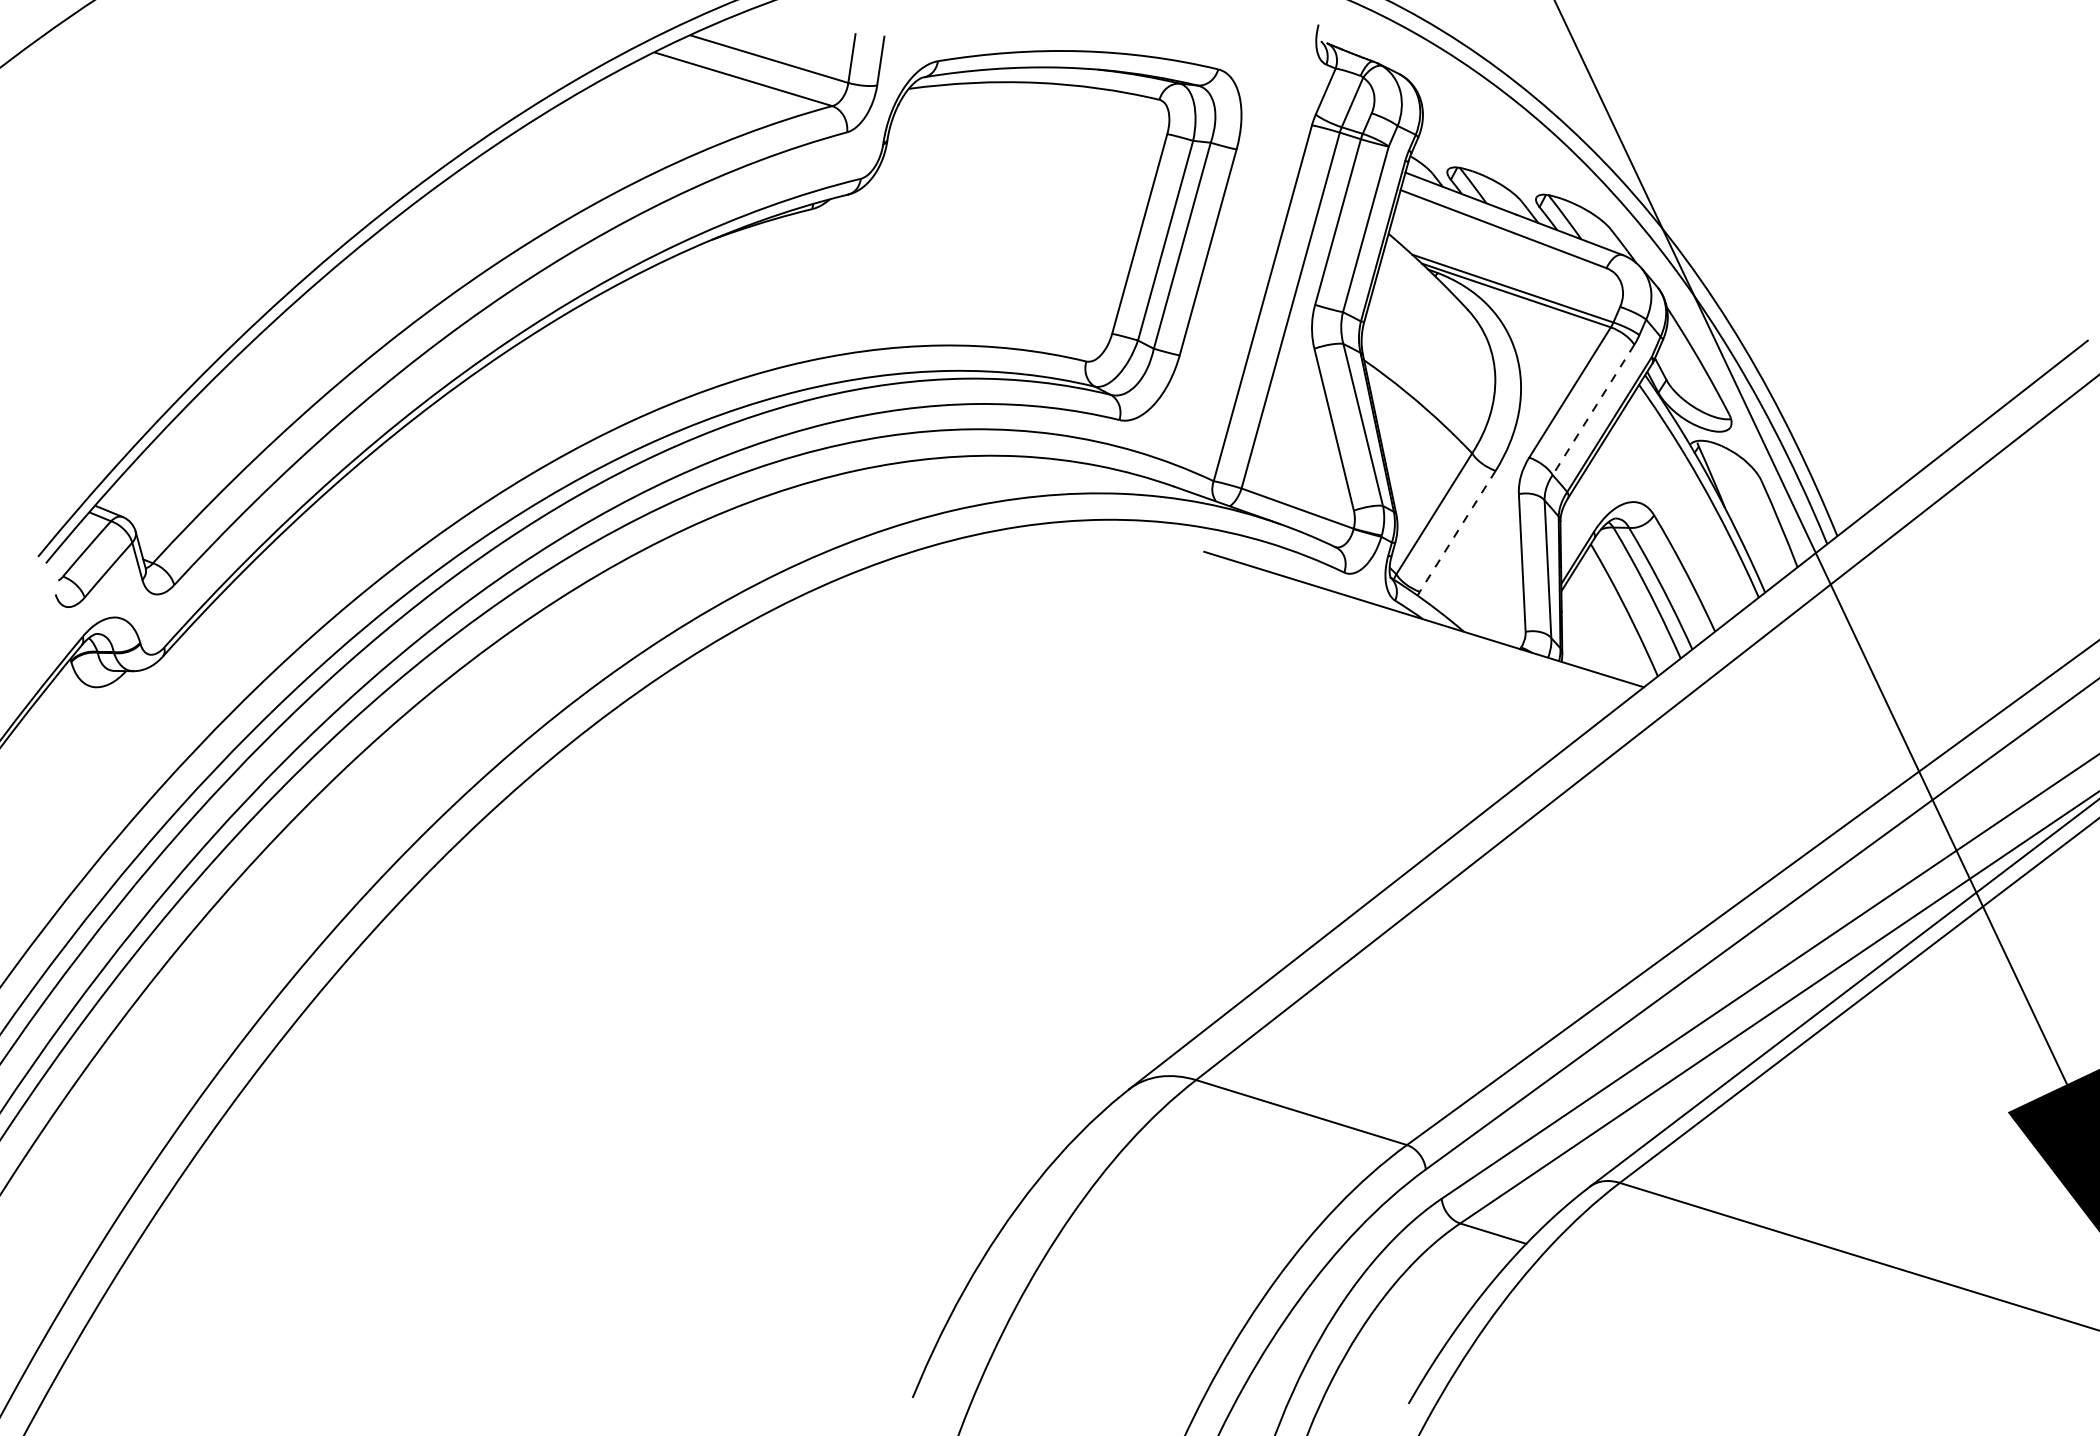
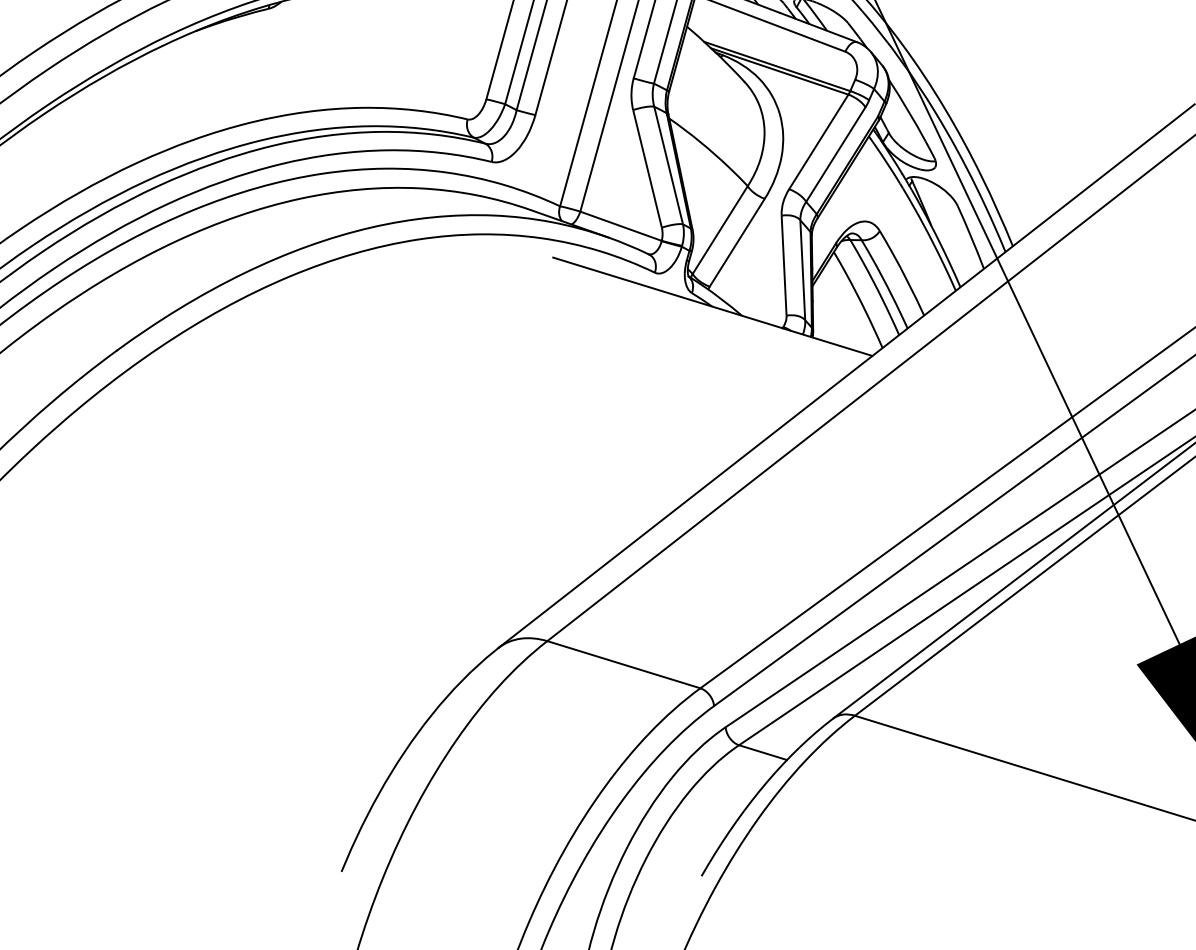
line: (1593, 410) -> (835, 155), dashed -> solid
line: (1457, 531) -> (737, 242), dashed -> solid

